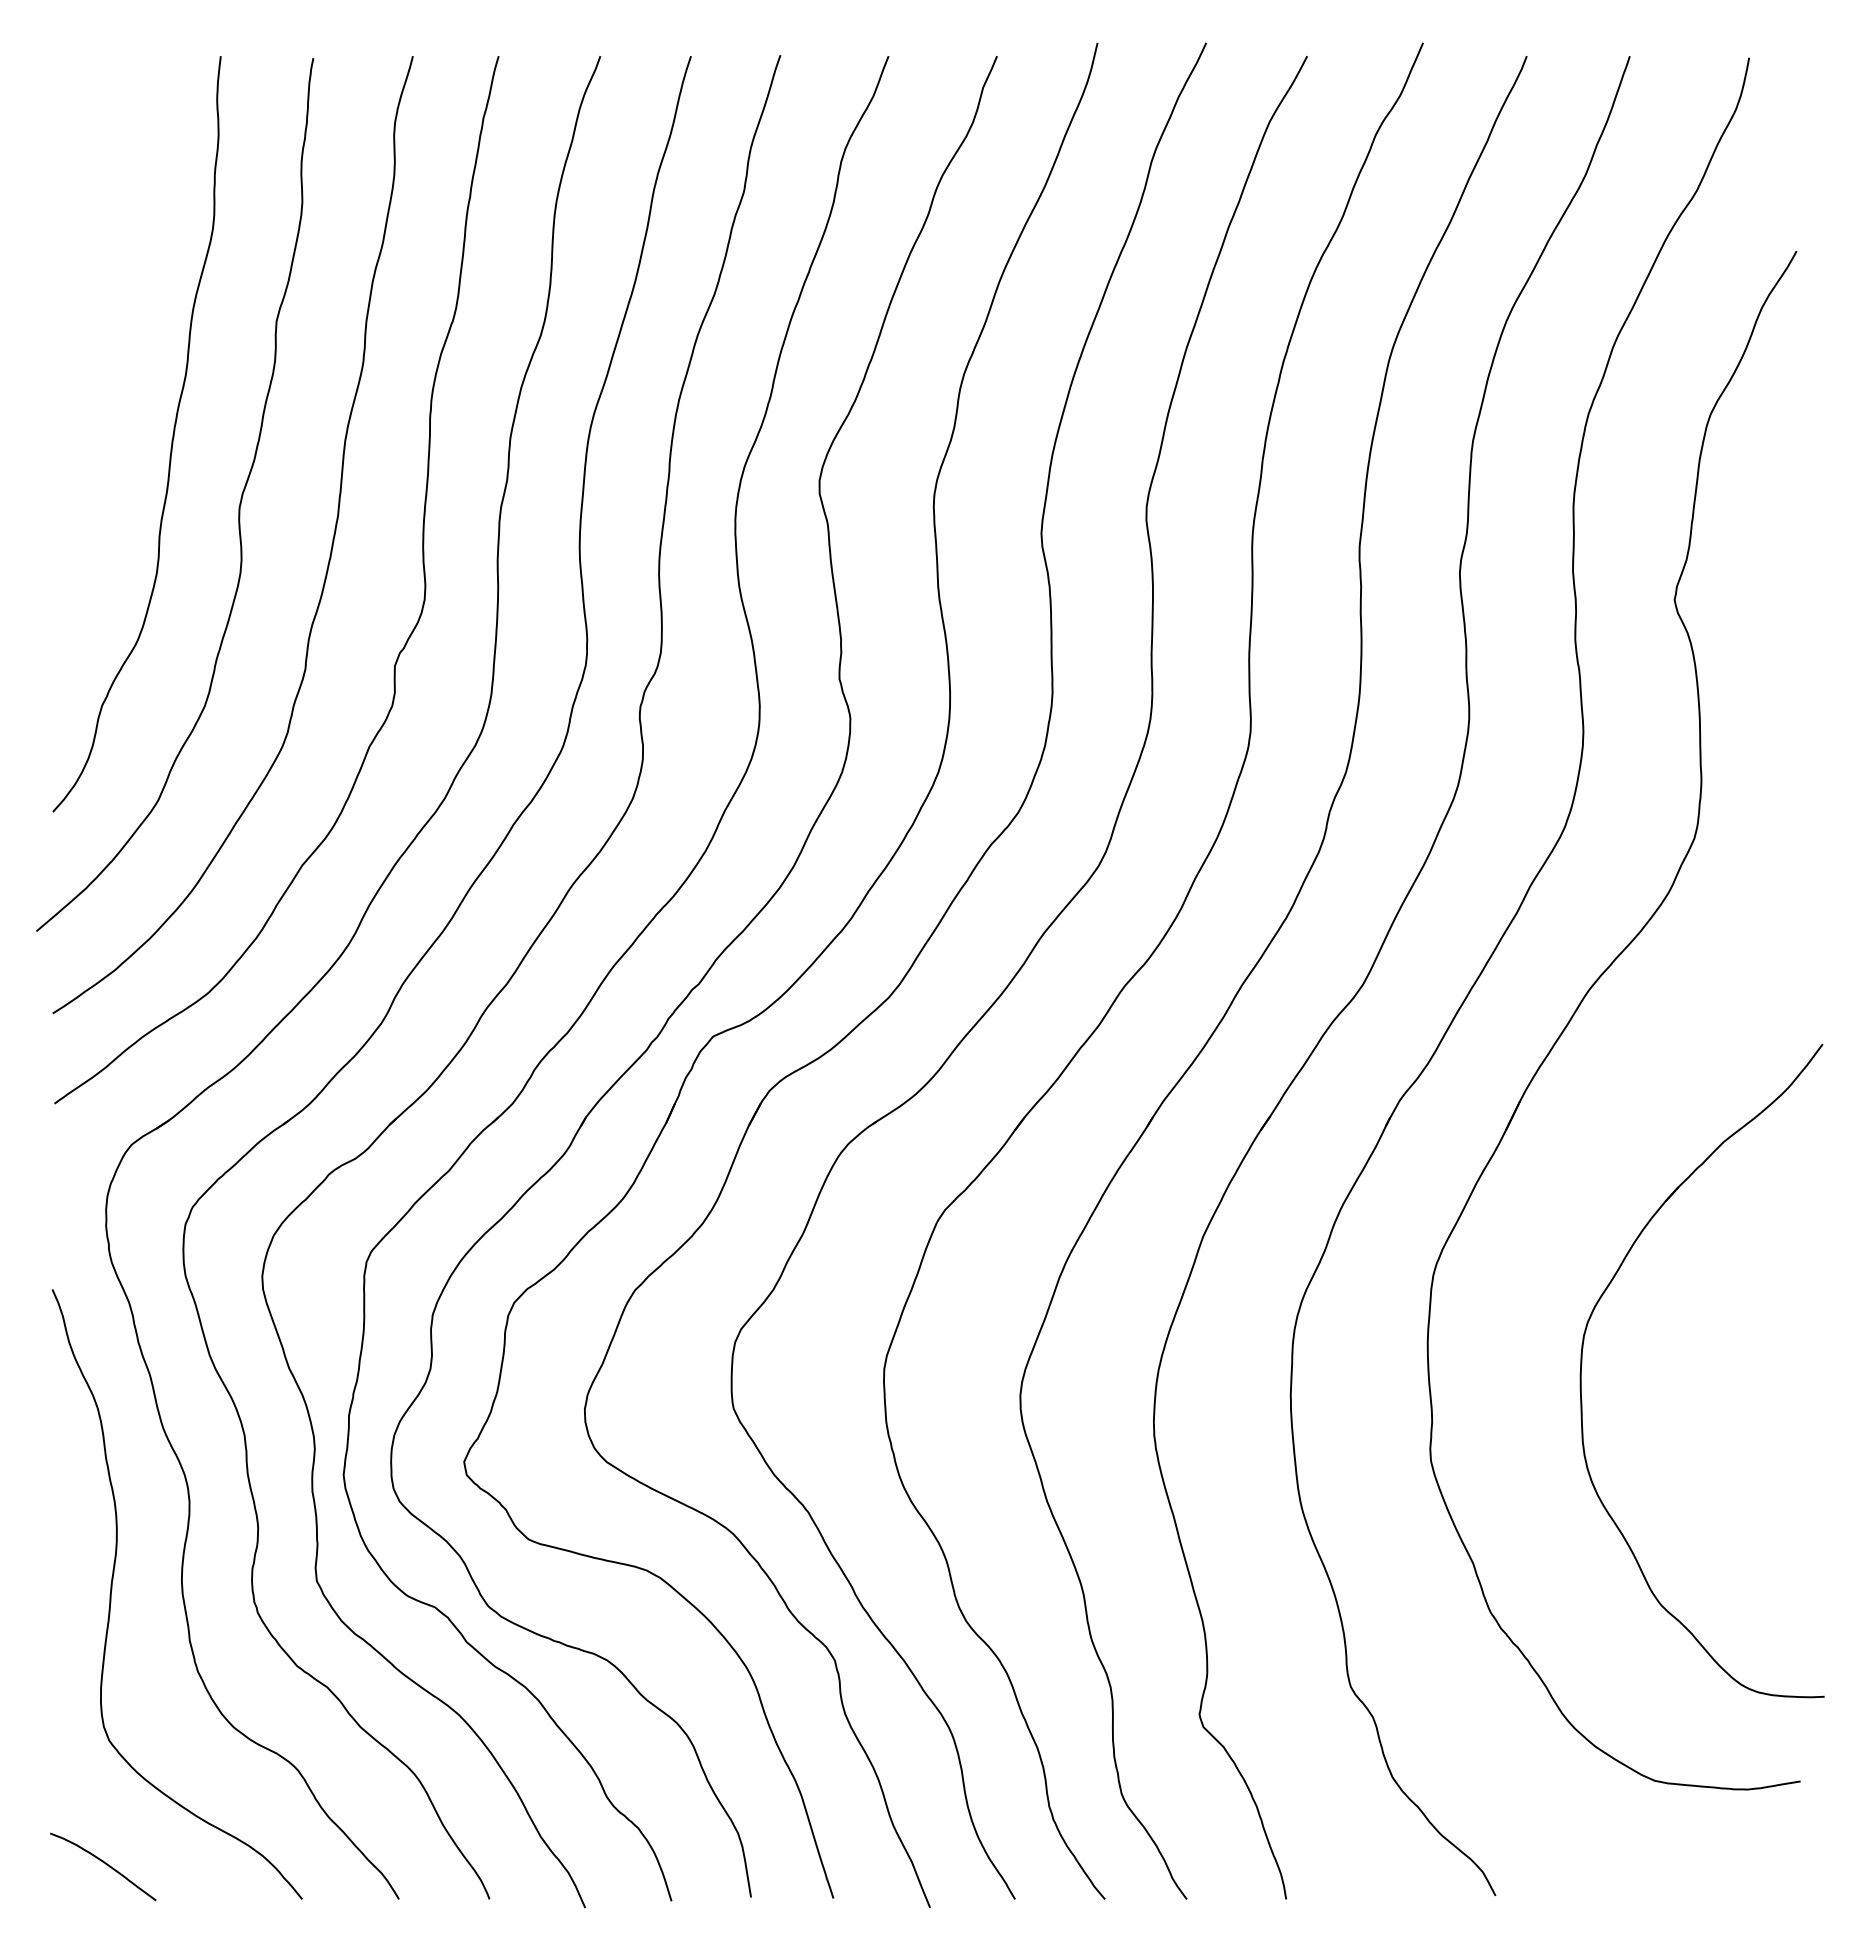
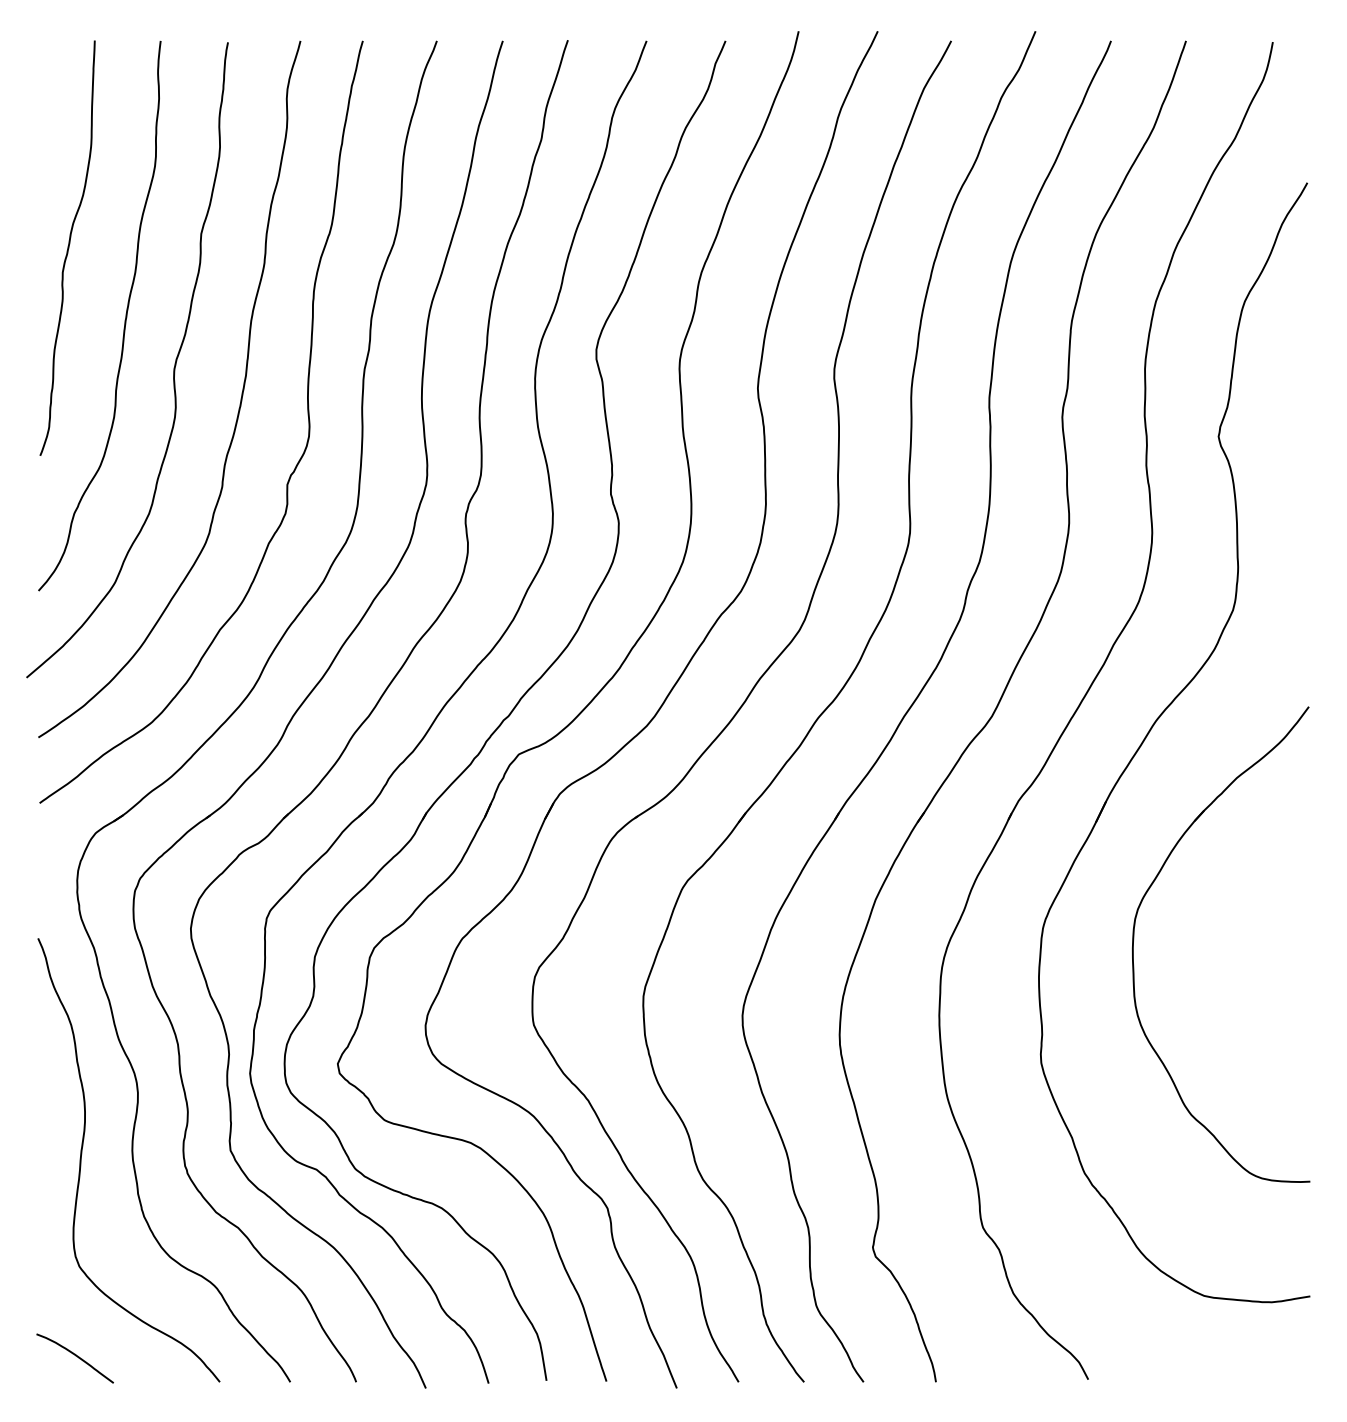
curve: (93, 340) -> (68, 247), added
part: (1582, 1364) -> (1134, 939), moved

